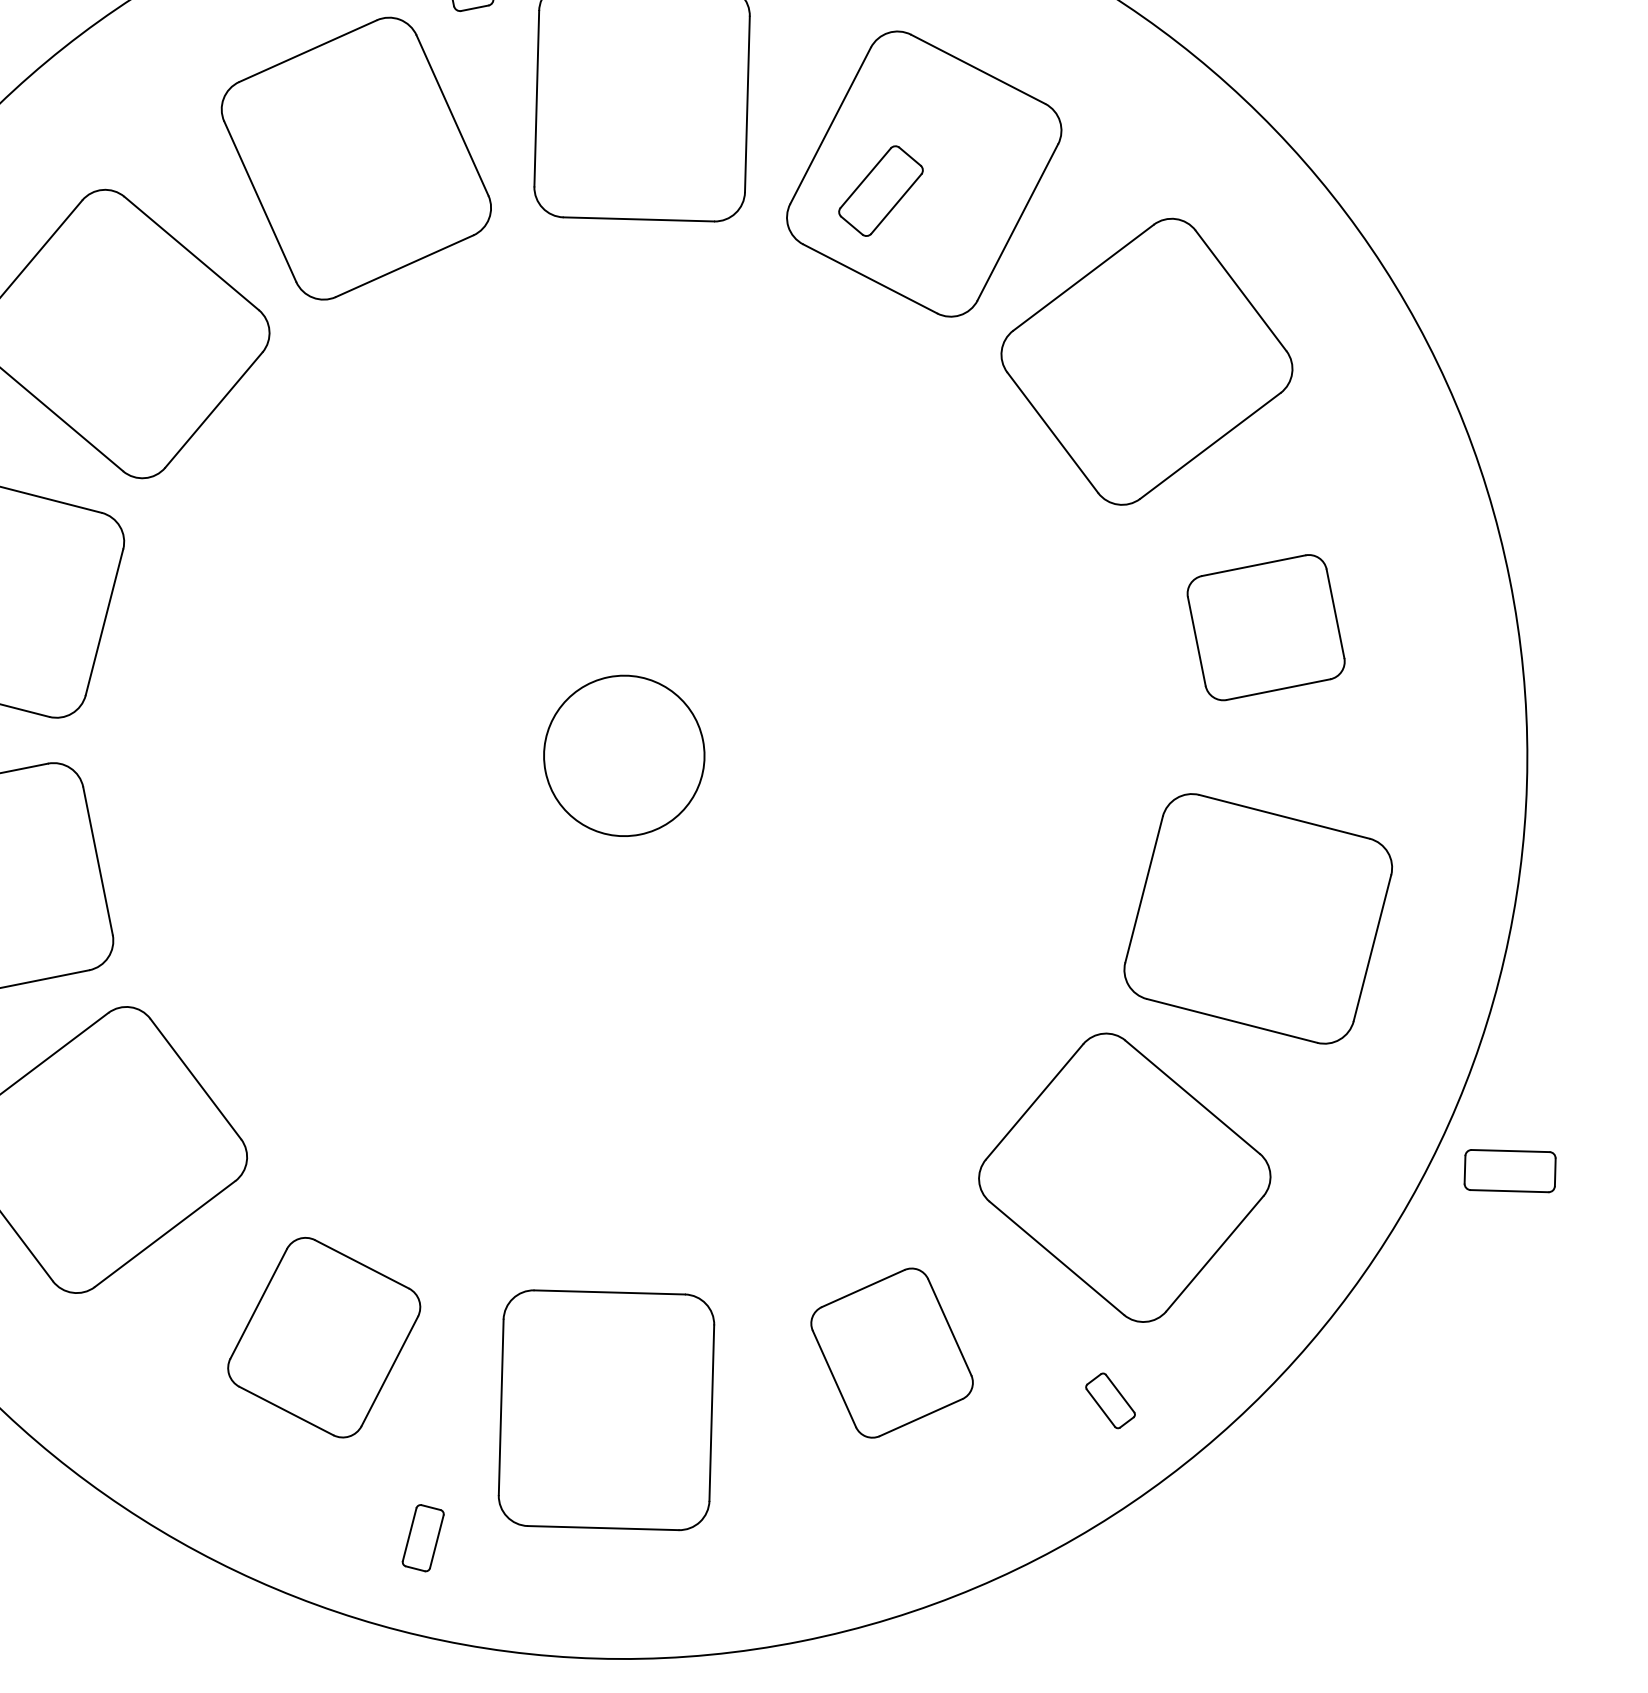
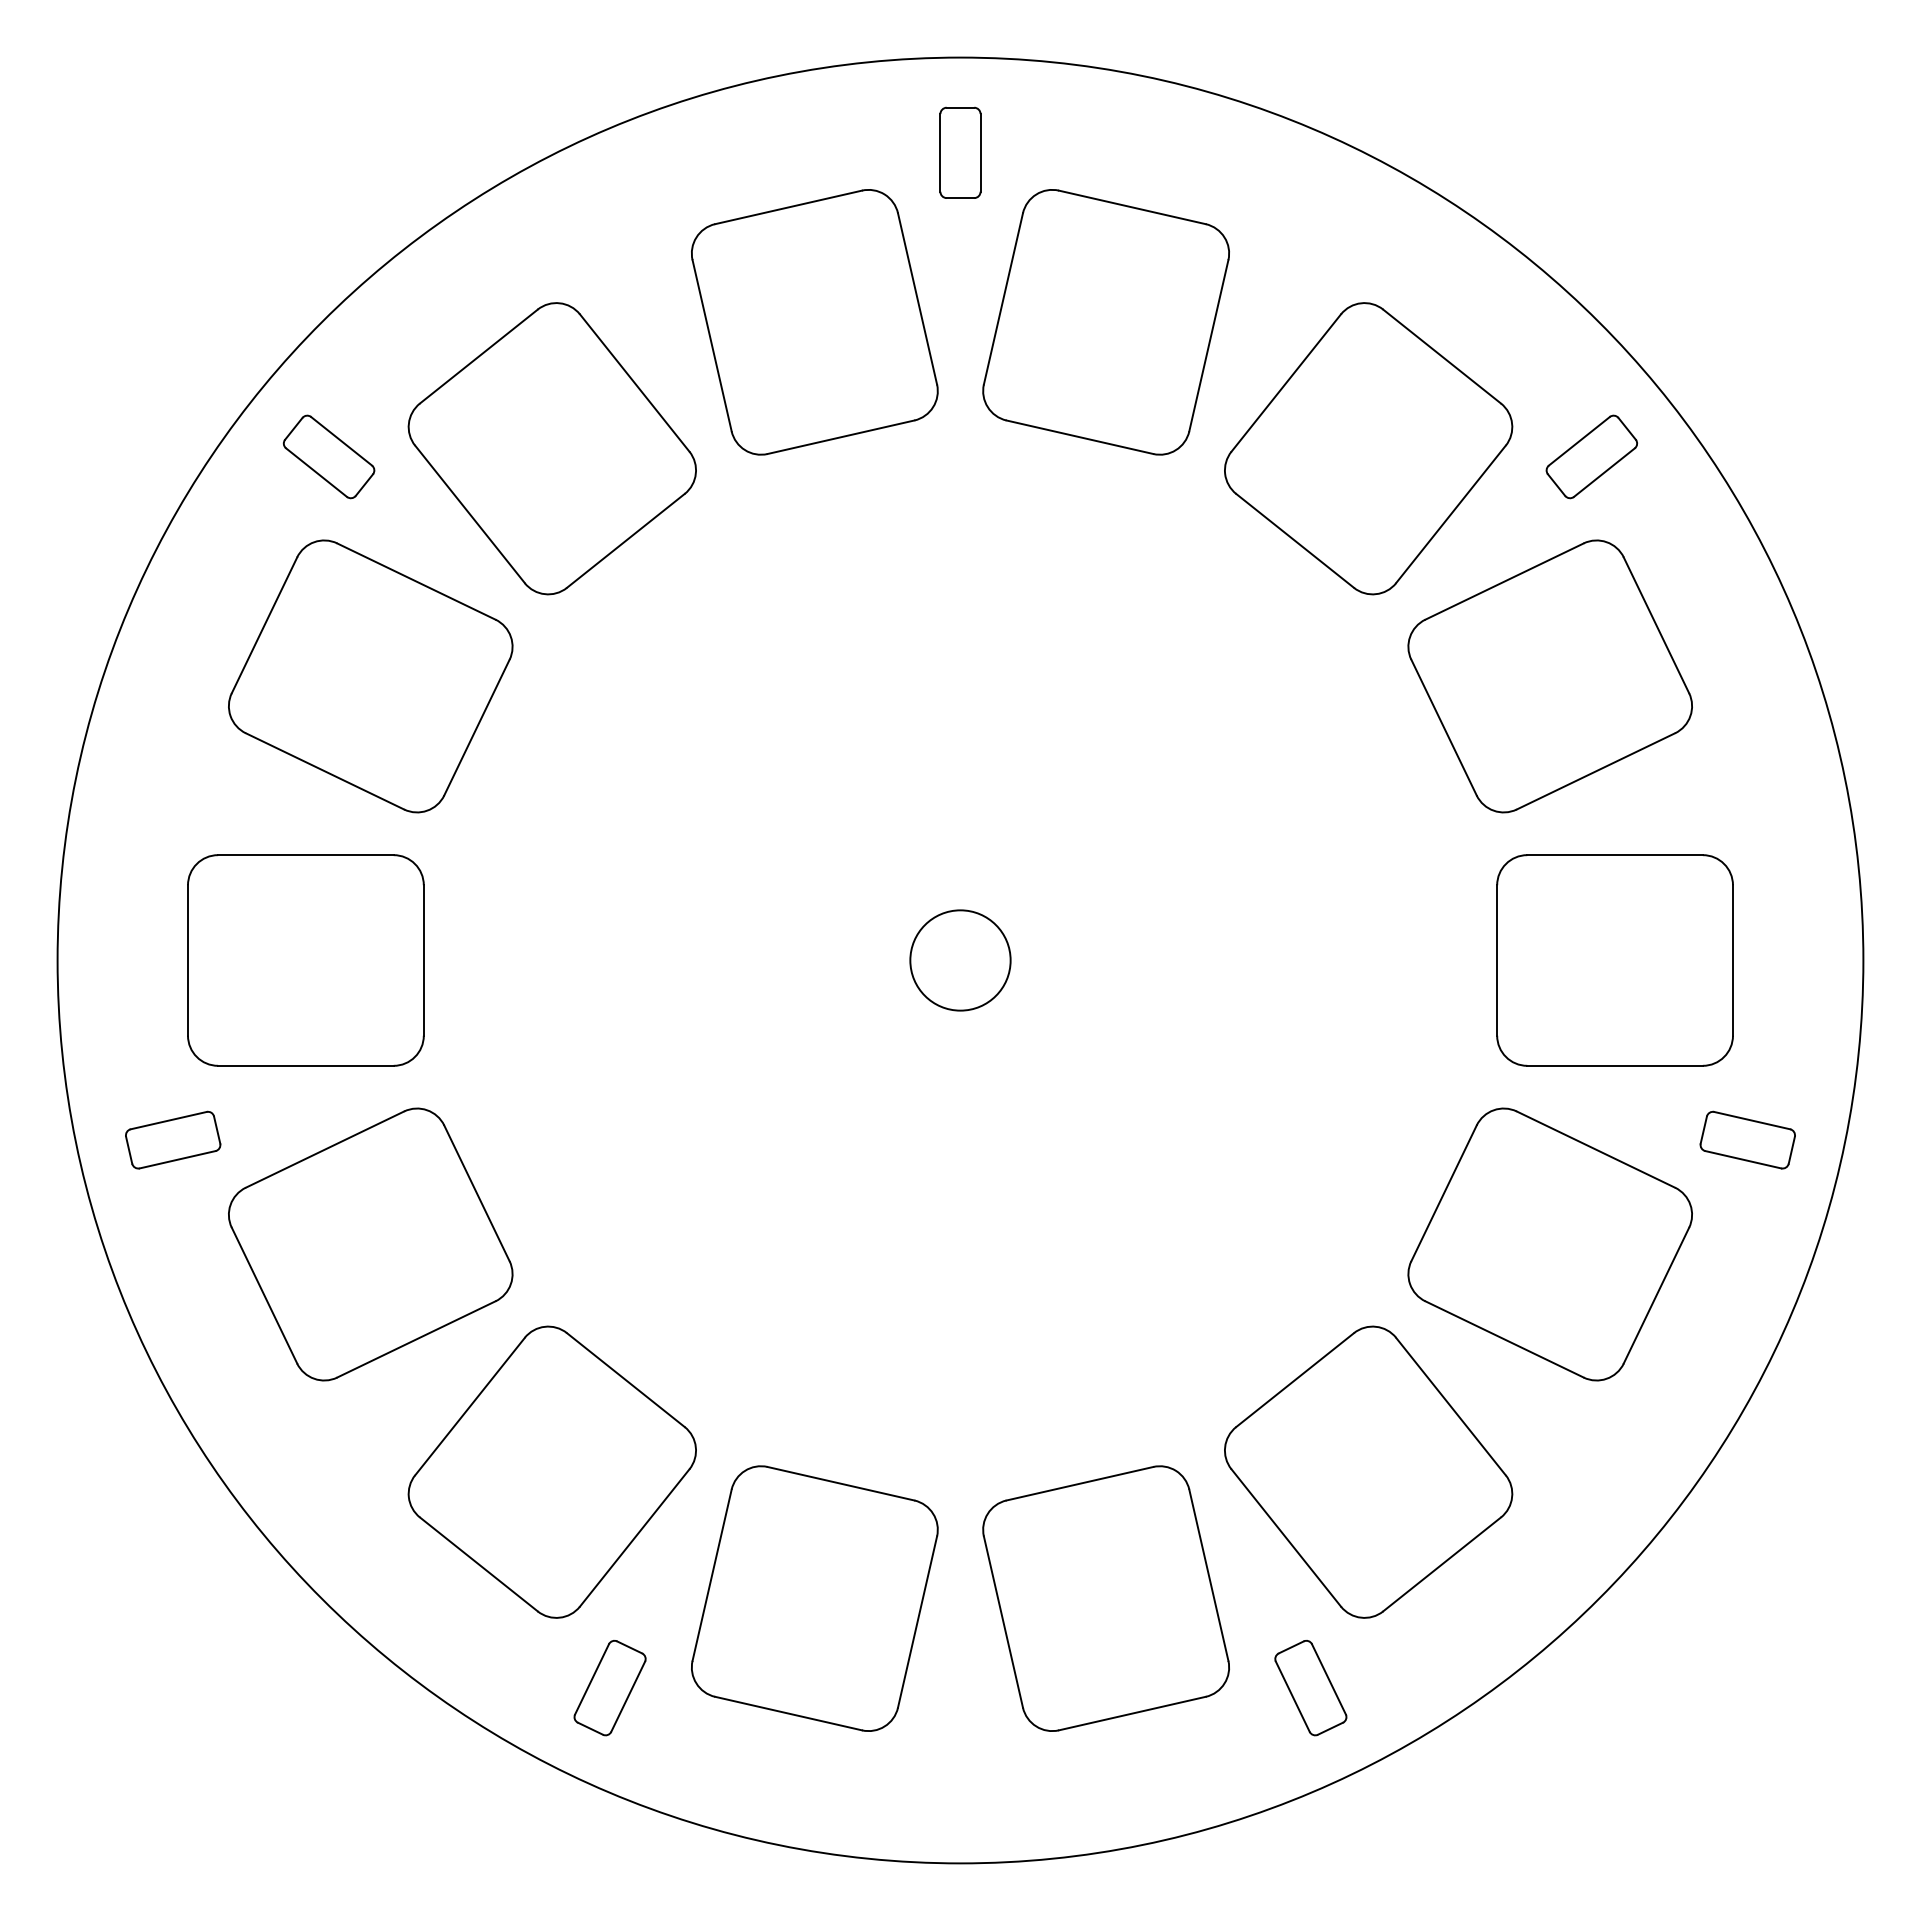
part: (880, 190) -> (1591, 456), moved
part: (1265, 627) -> (1614, 960), size x1.67
circle: (624, 755) -> (960, 960), size x0.62
part: (1509, 1170) -> (1747, 1139), moved
part: (323, 1337) -> (551, 1471), size x1.43
part: (891, 1353) -> (1105, 1598), size x1.67
part: (1110, 1401) -> (1310, 1688), size x1.67
part: (422, 1538) -> (609, 1688), size x1.43

